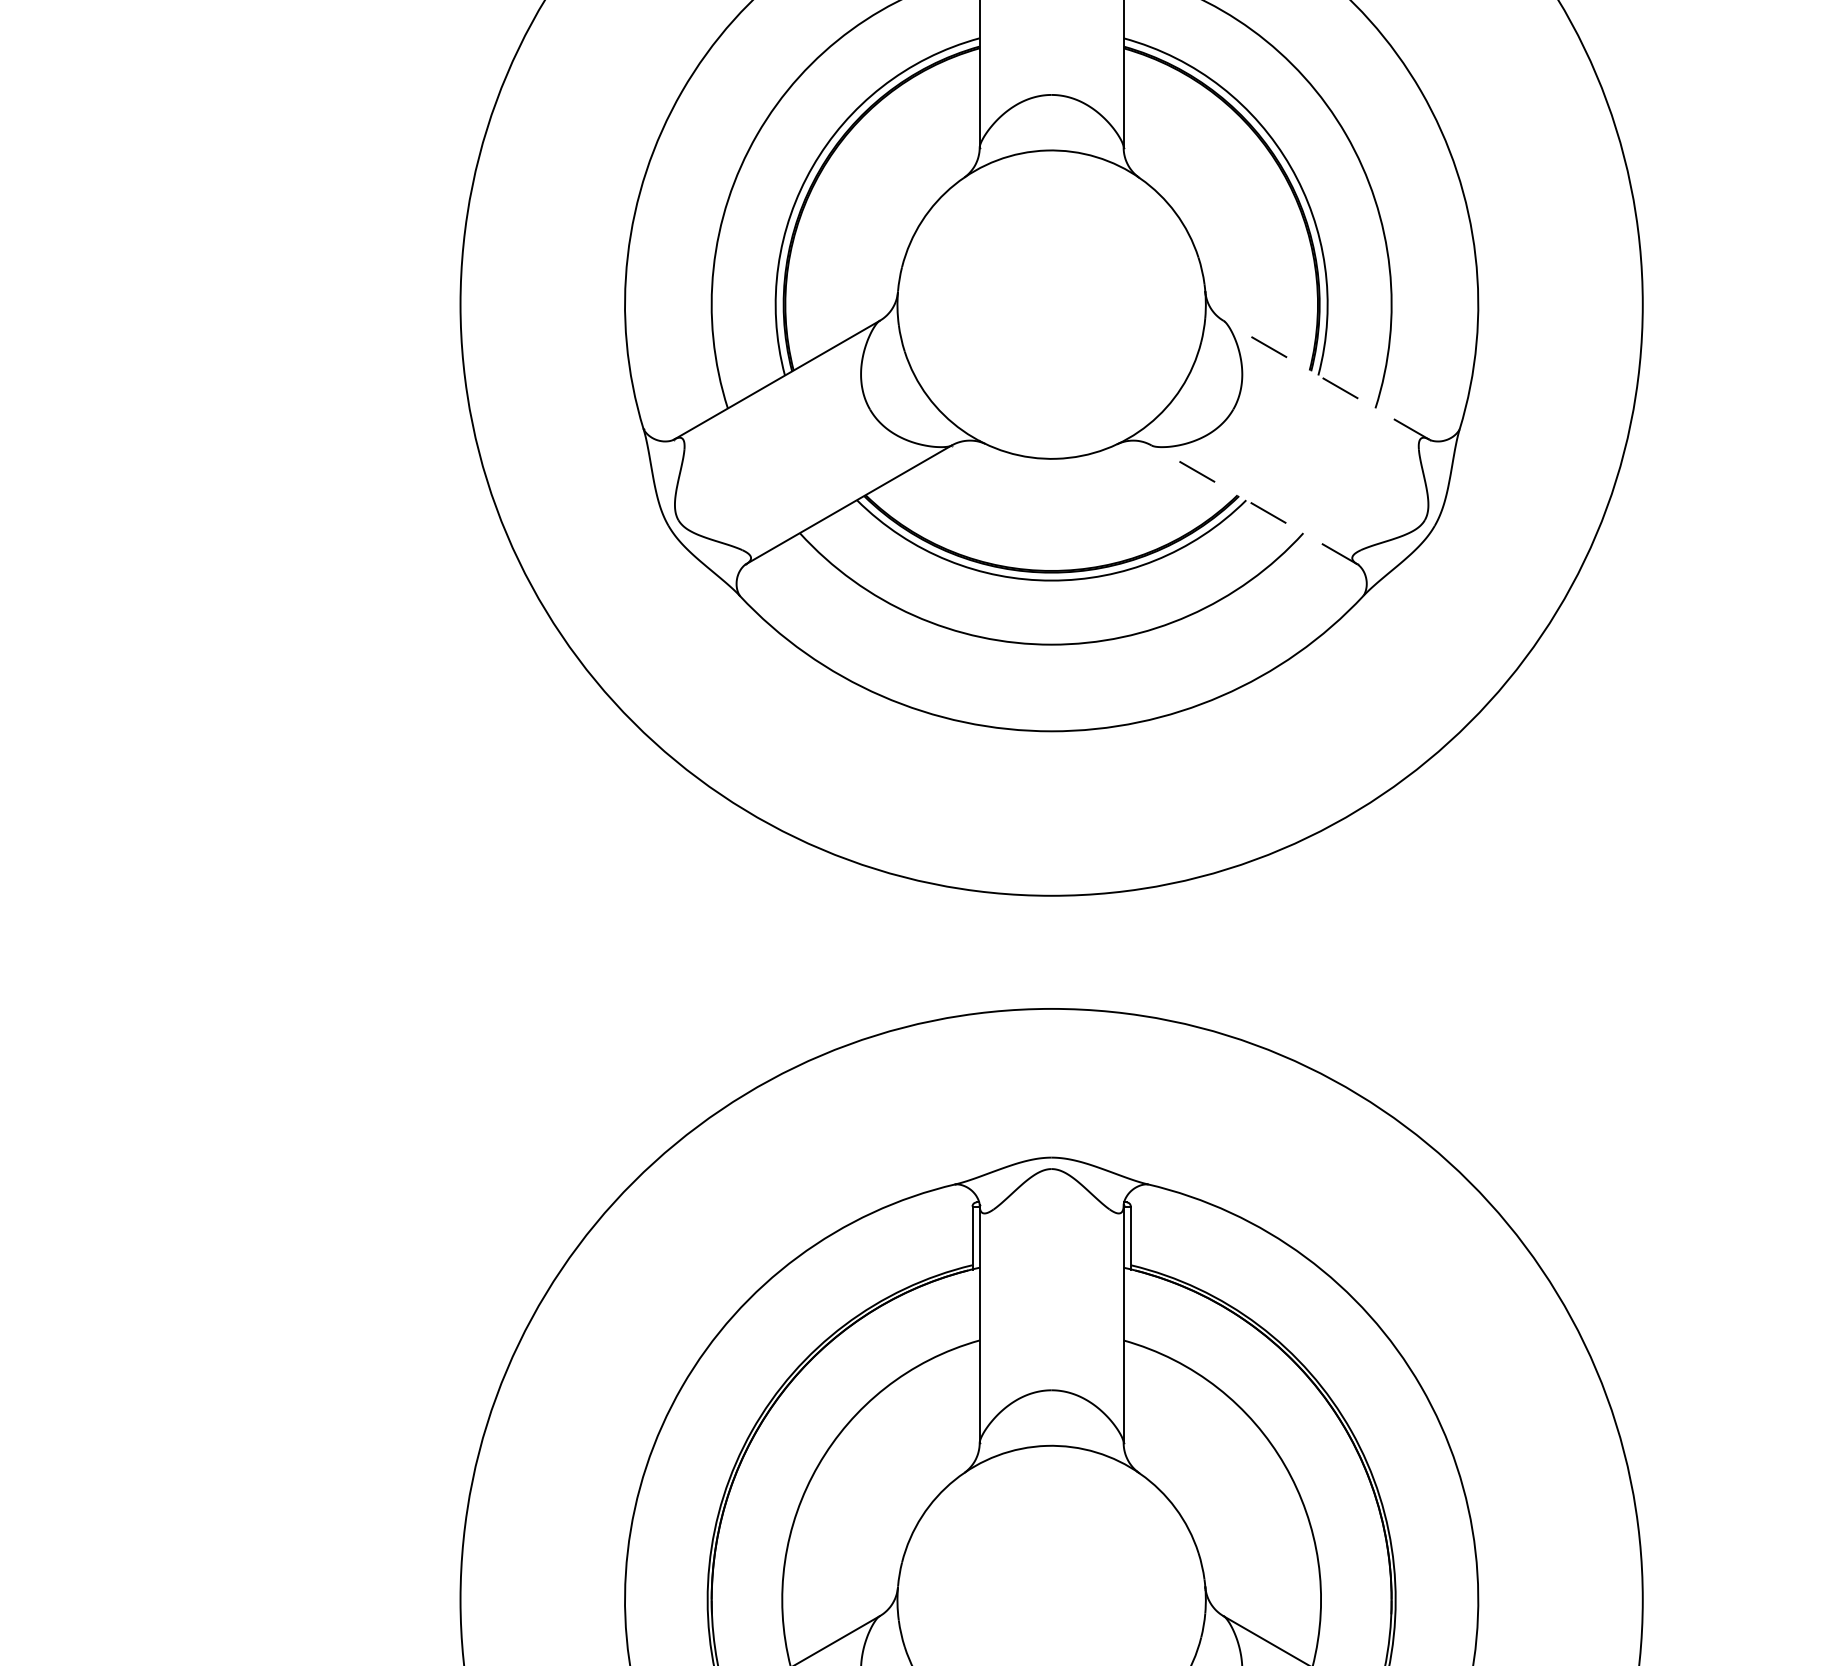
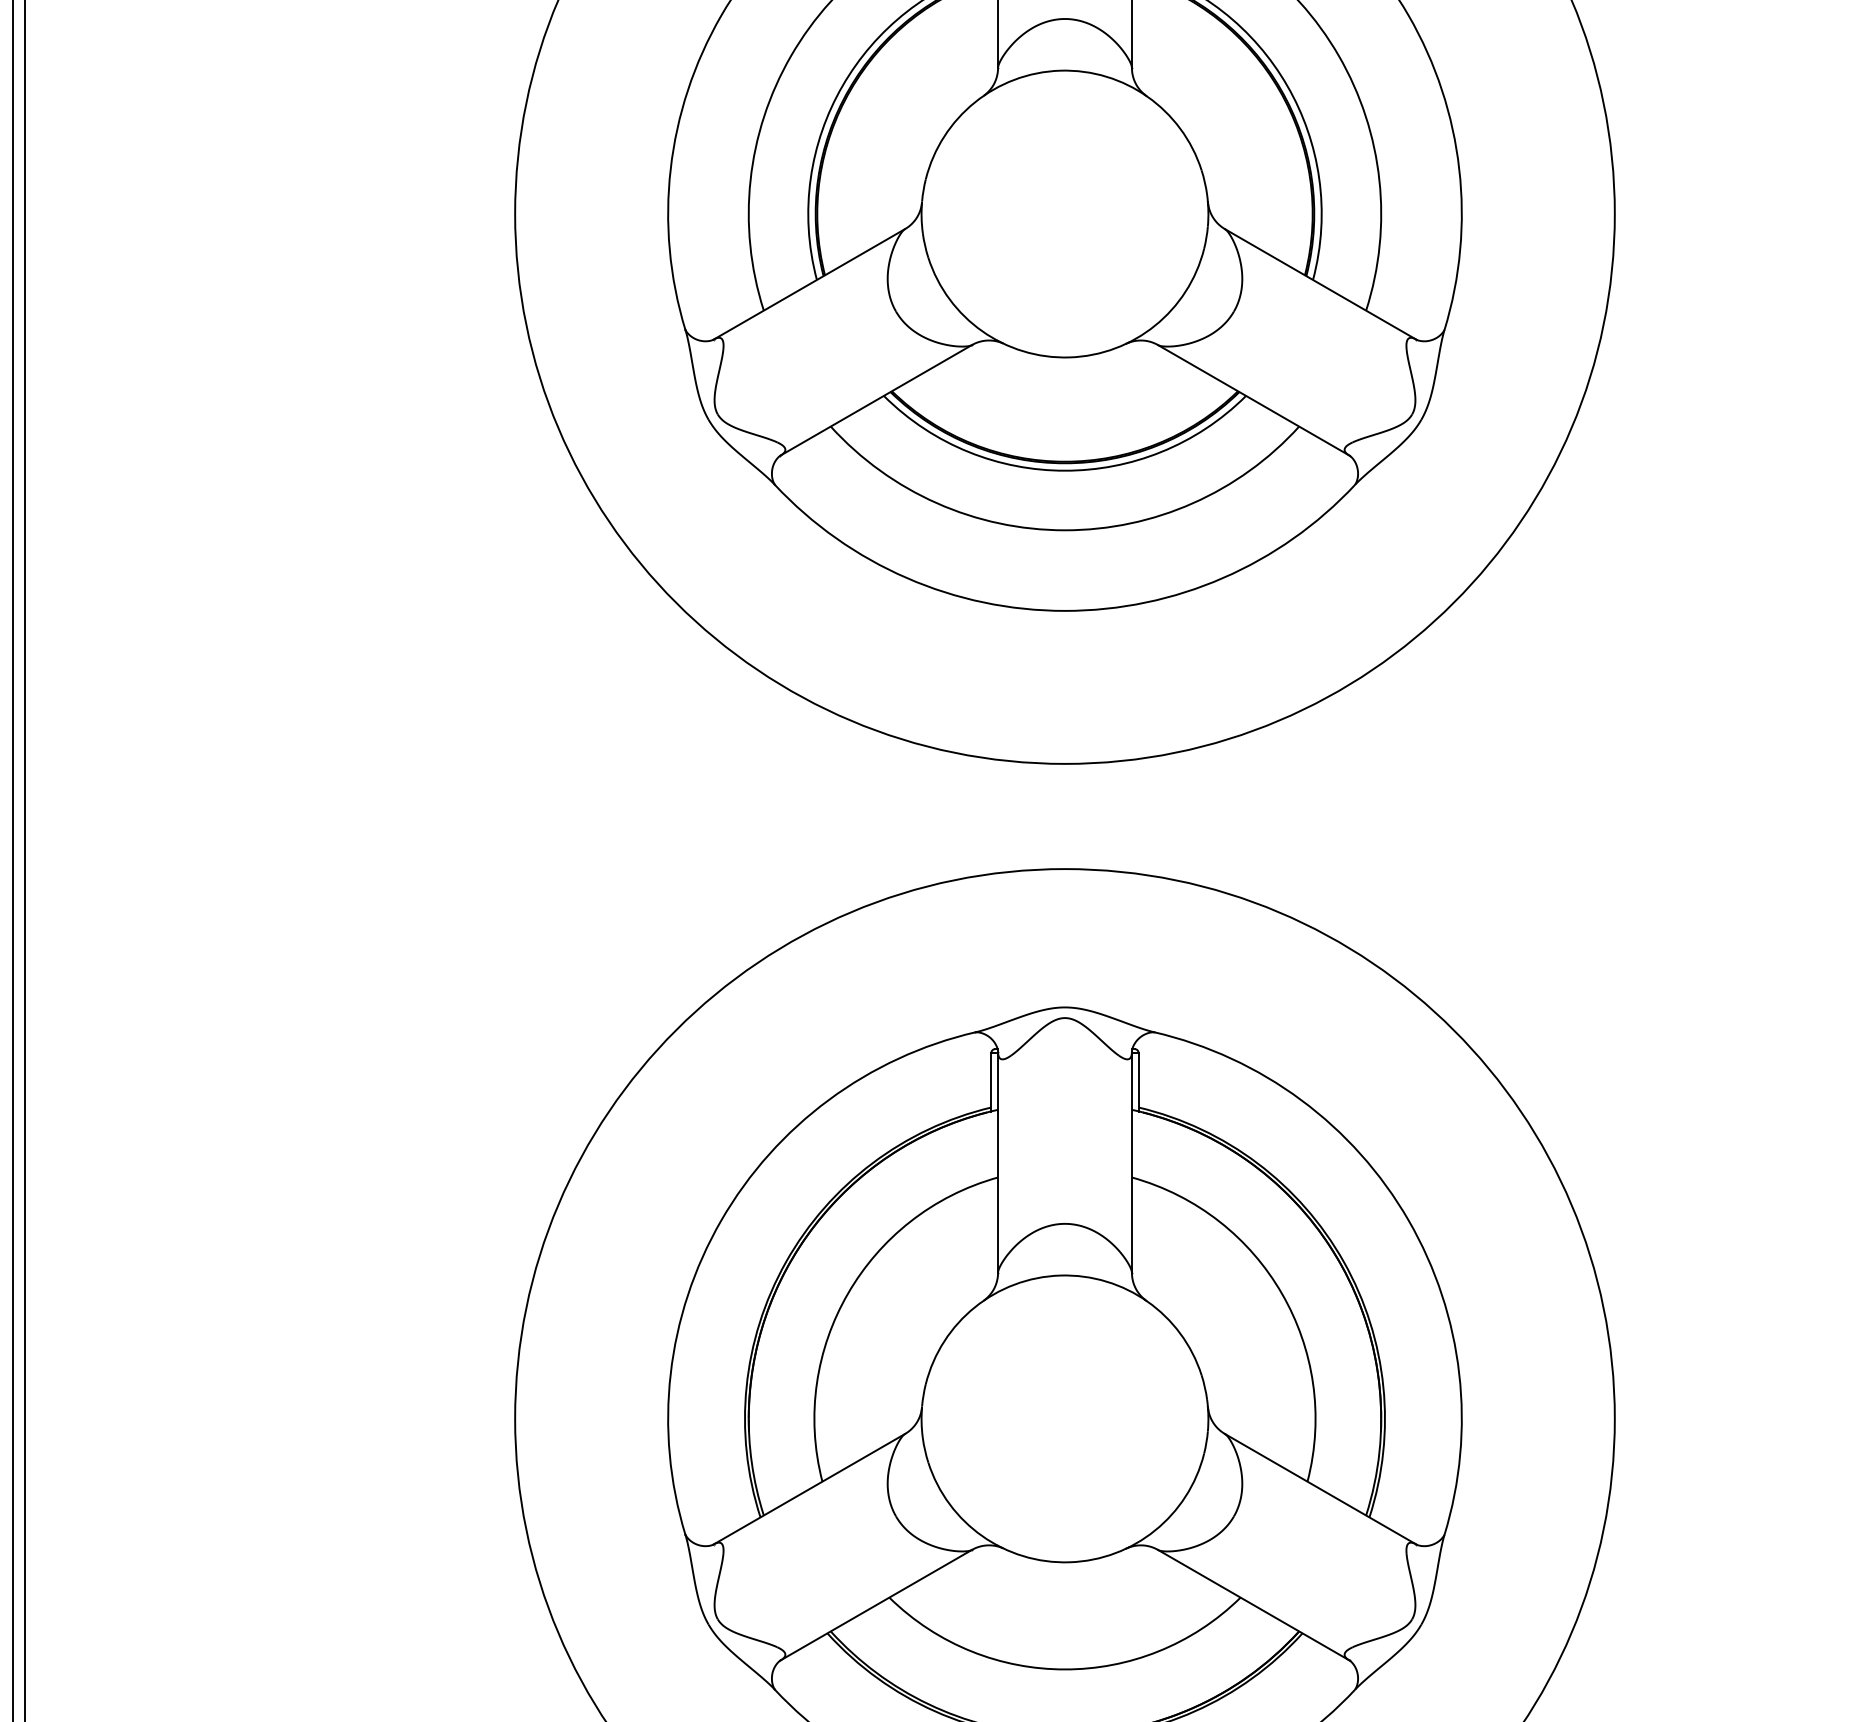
line: (1326, 380) -> (1320, 284), dashed -> solid
line: (1254, 505) -> (1253, 400), dashed -> solid

